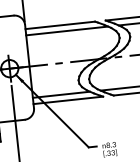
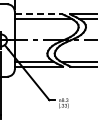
line: (61, 25) -> (39, 14), solid -> dashed

